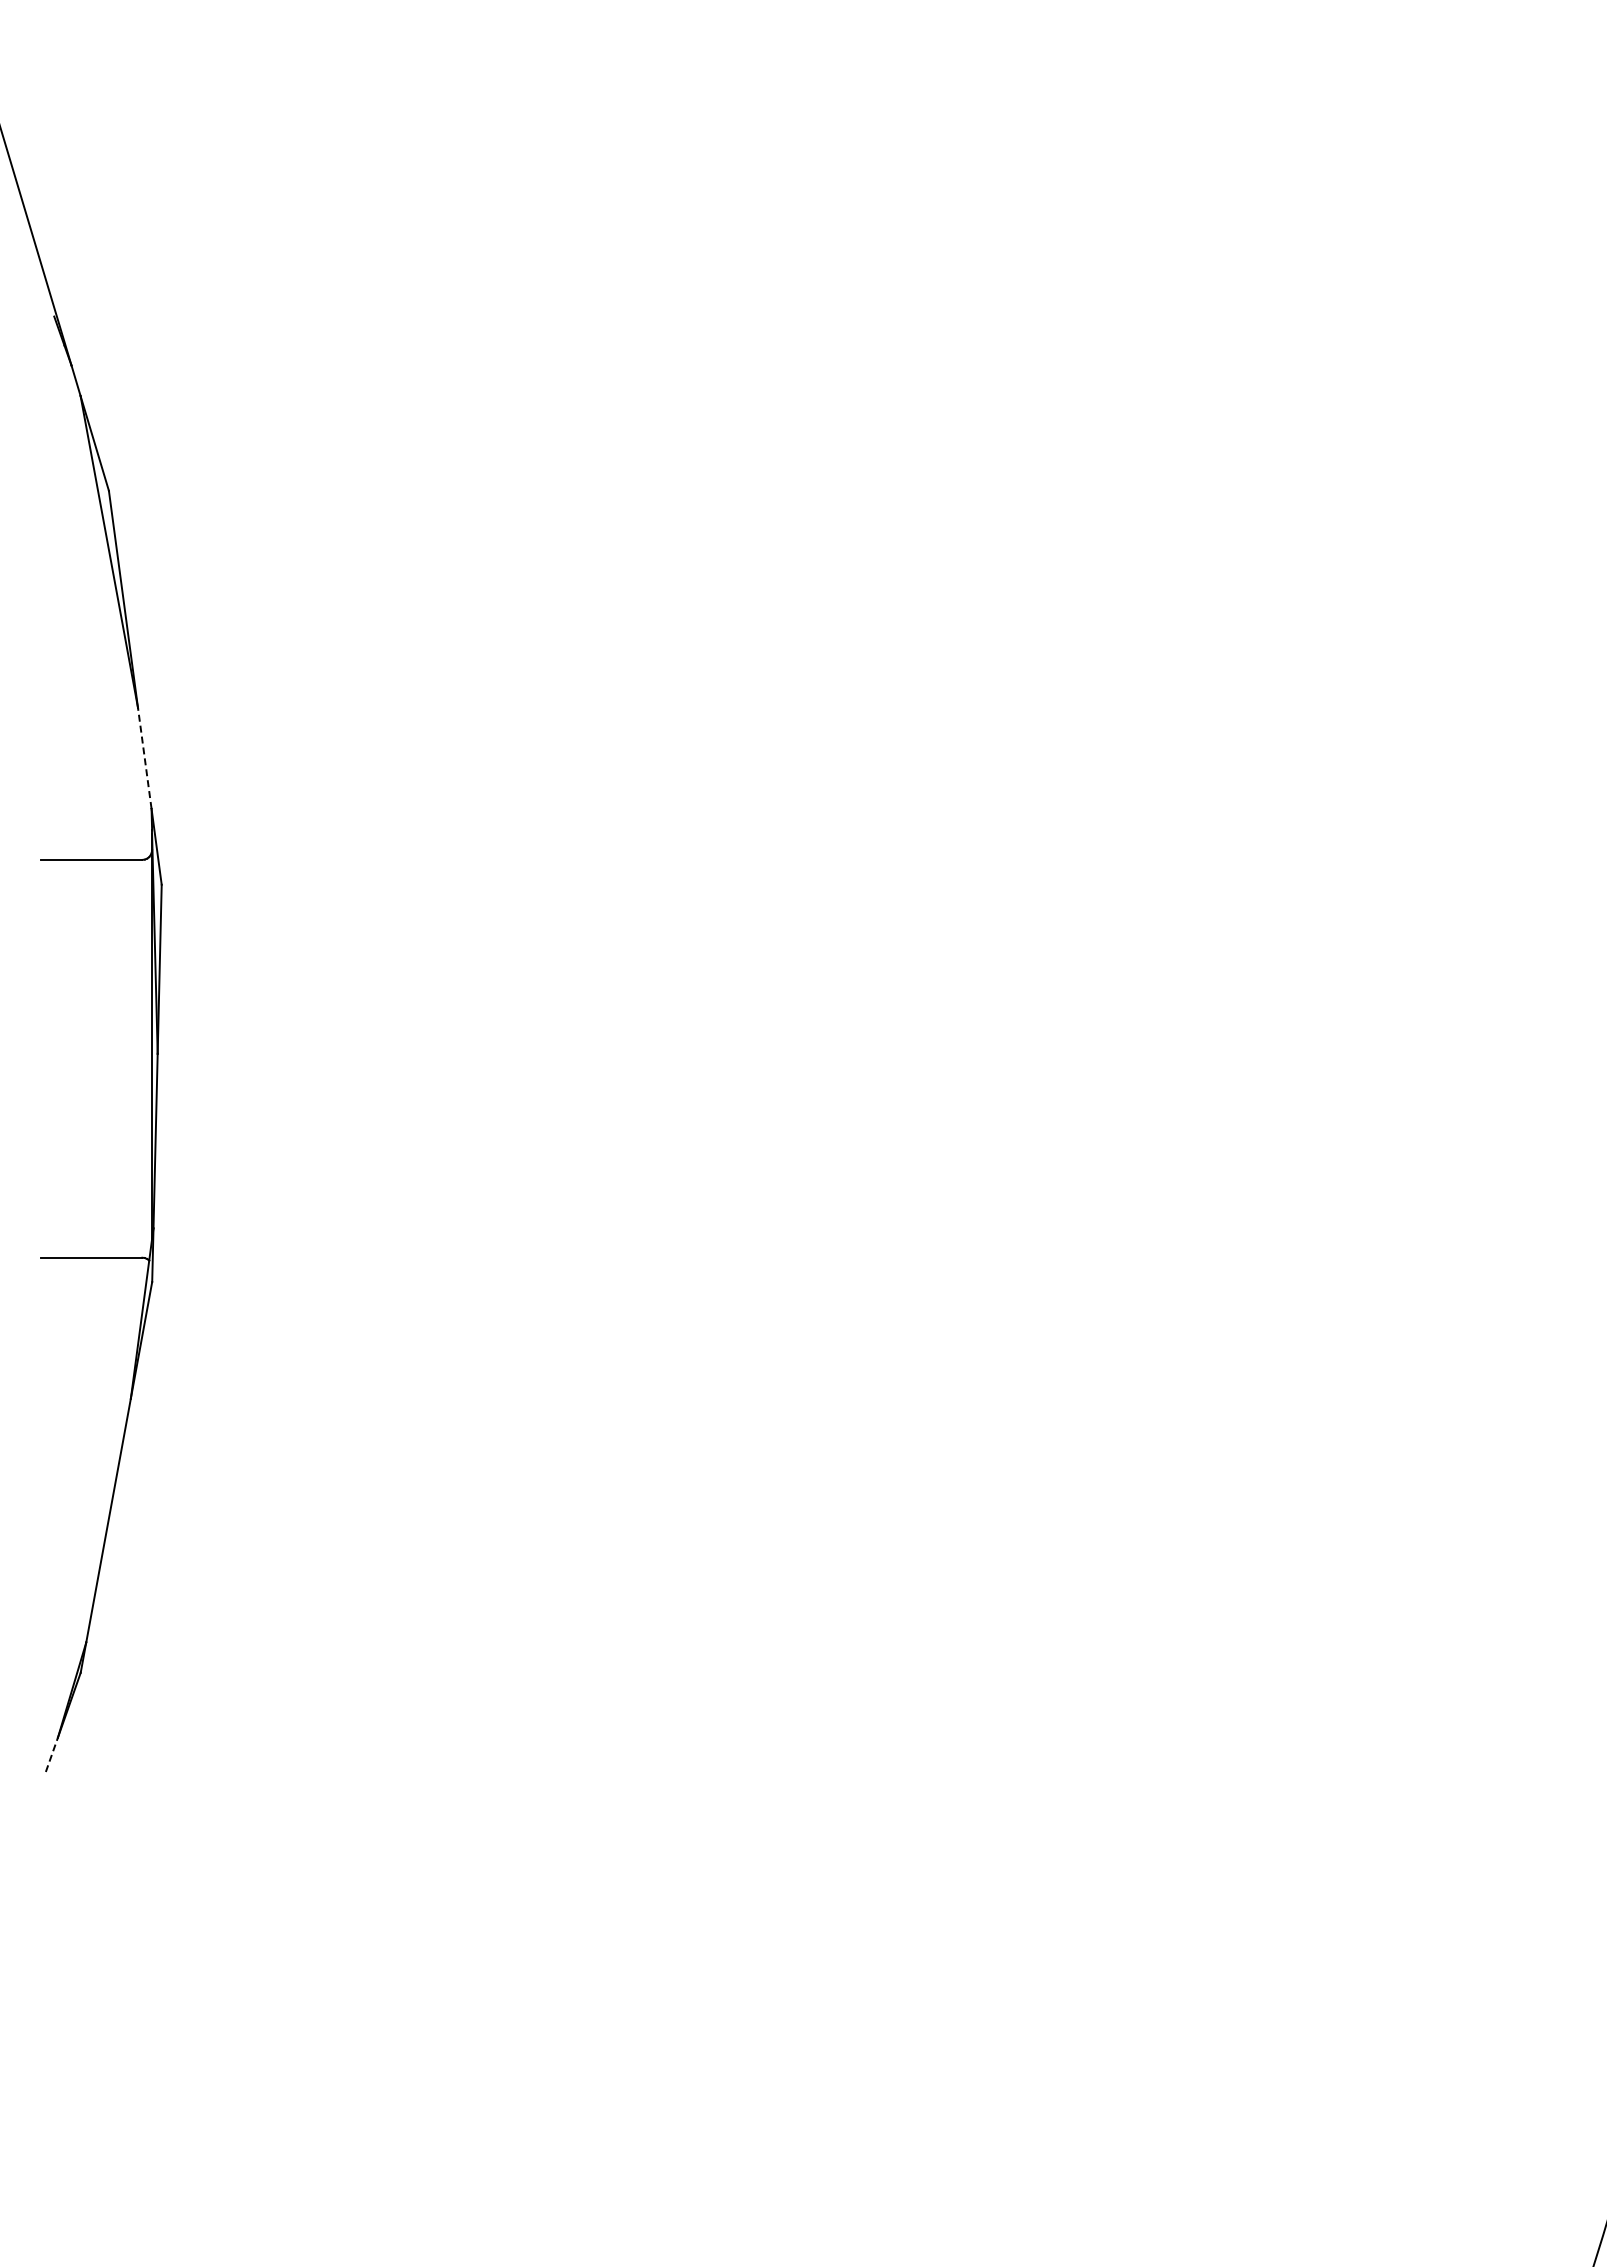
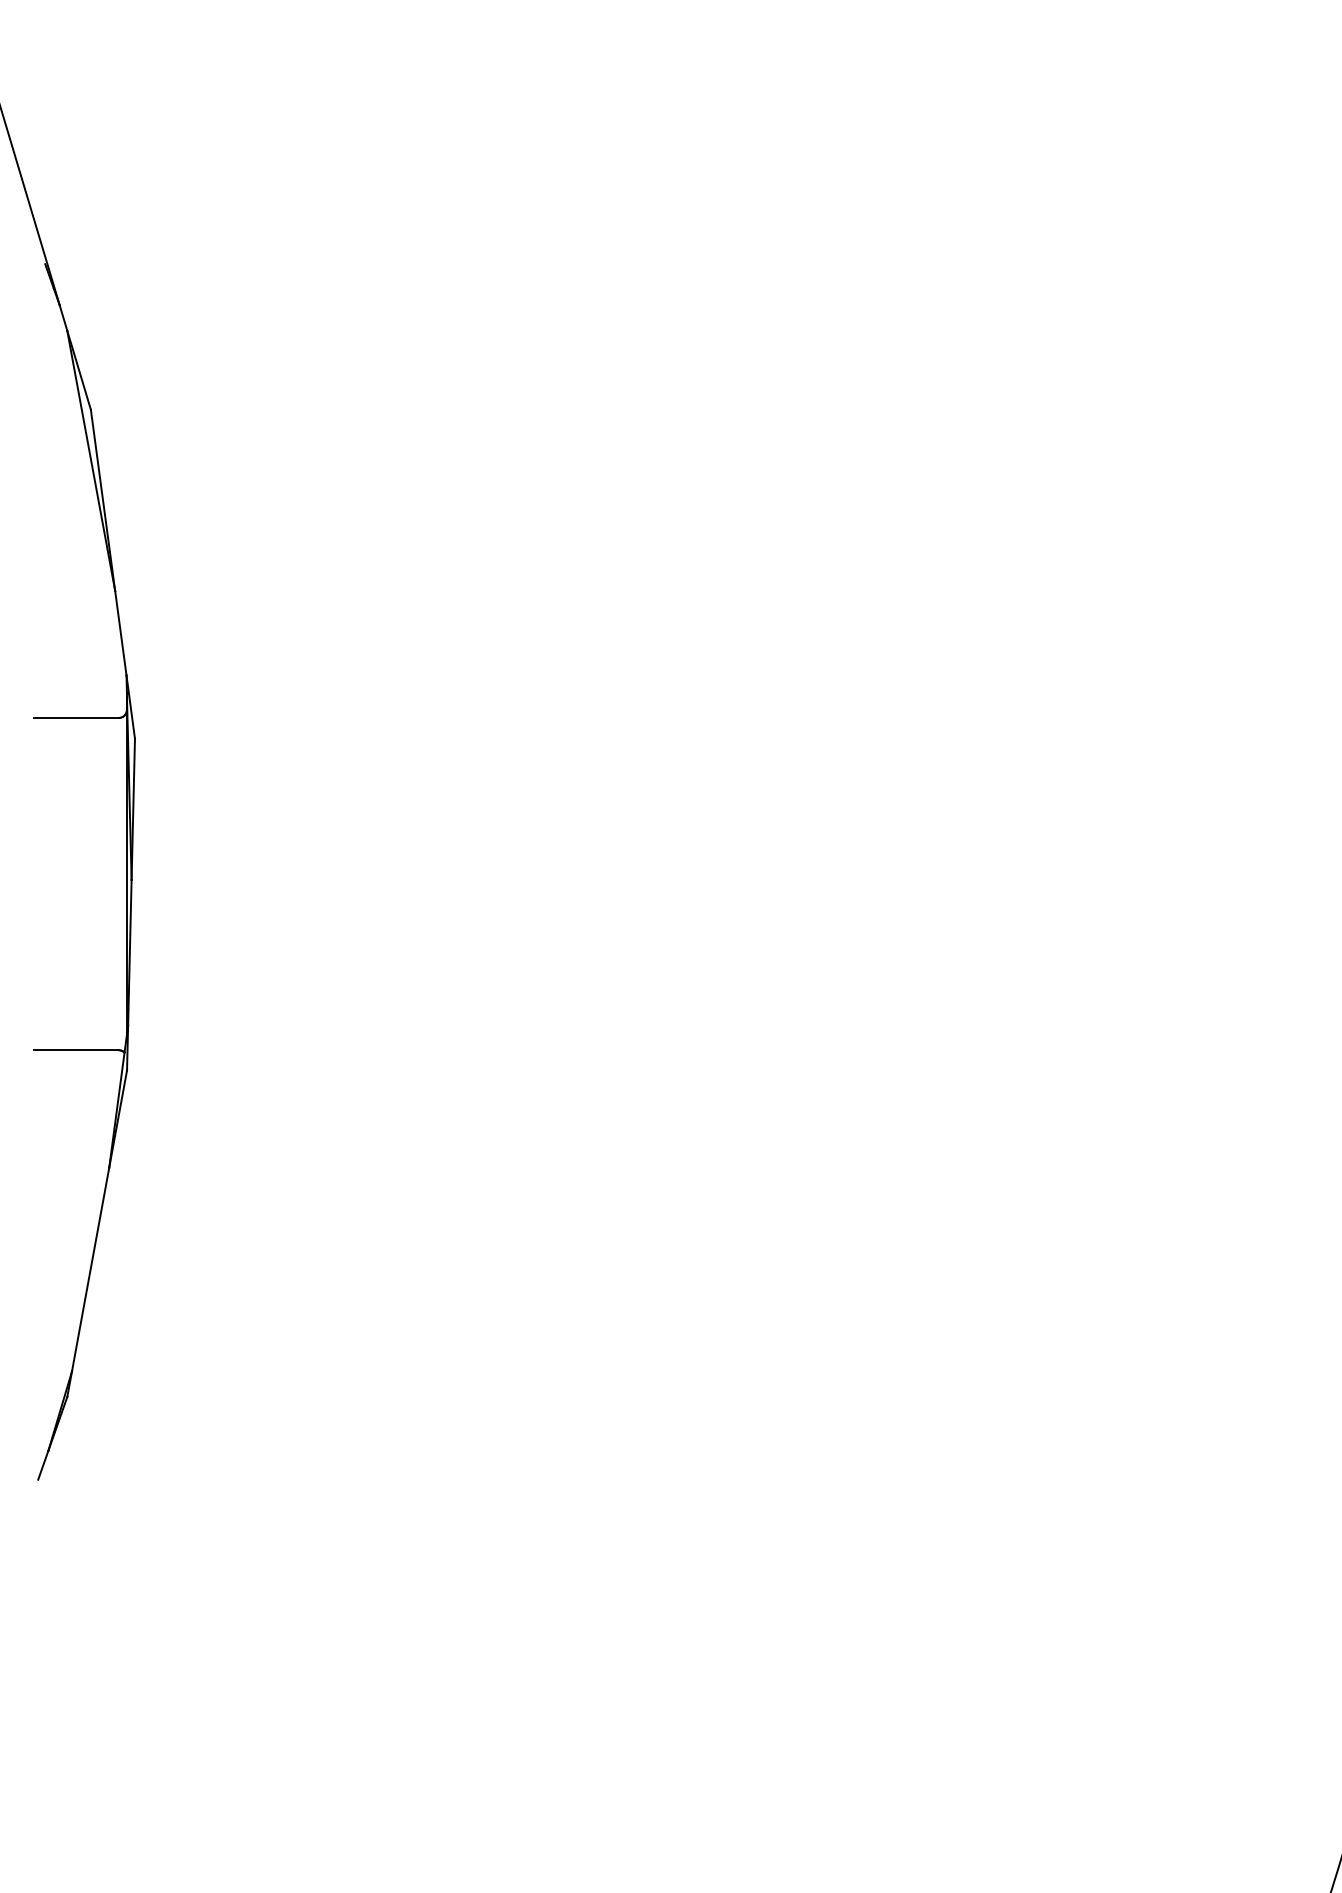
line: (144, 757) -> (120, 632), dashed -> solid
line: (52, 1754) -> (43, 1465), dashed -> solid

